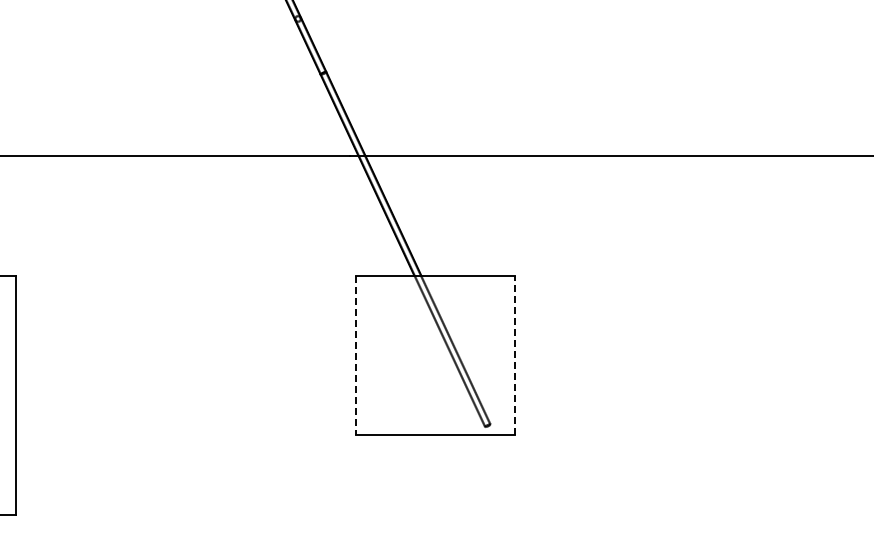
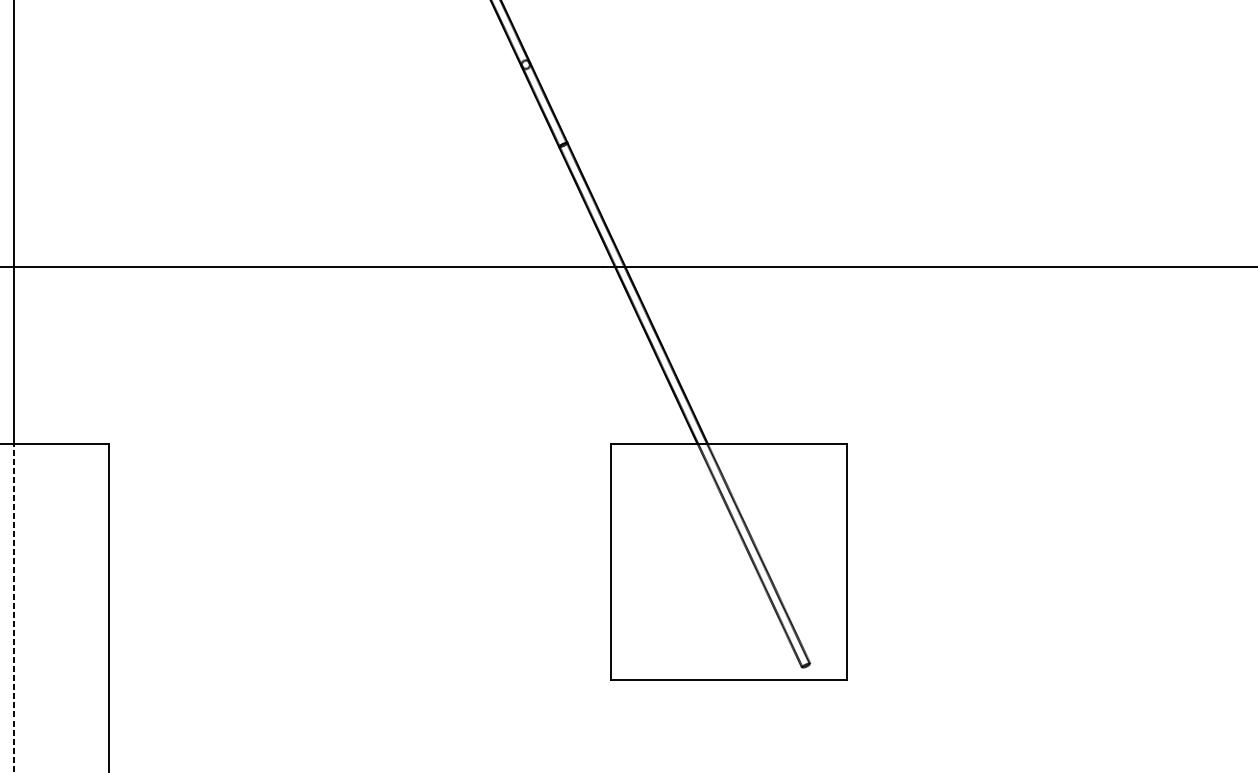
line: (355, 355) -> (610, 561), dashed -> solid
line: (515, 355) -> (847, 561), dashed -> solid

